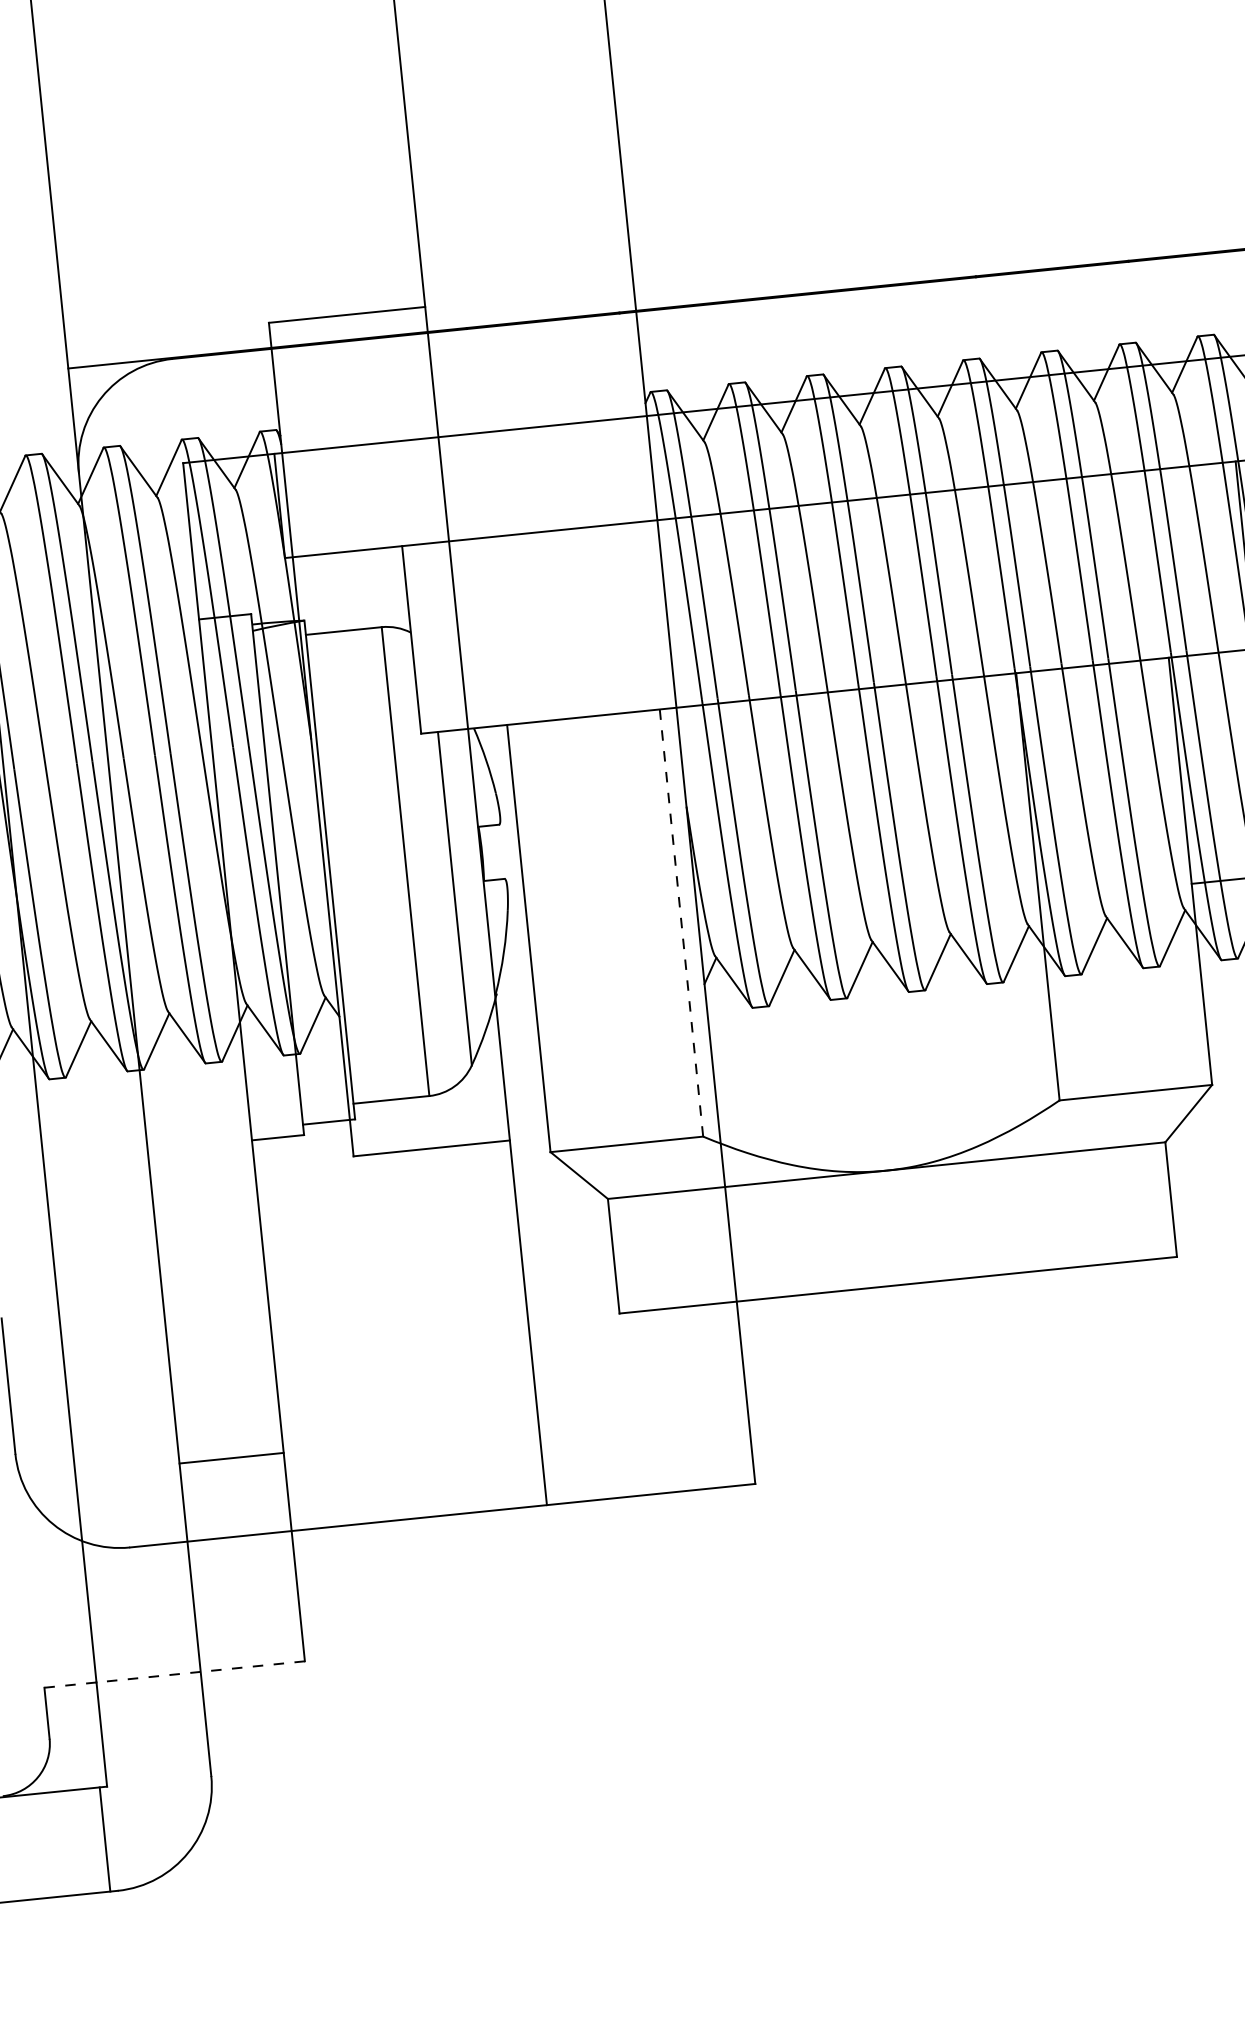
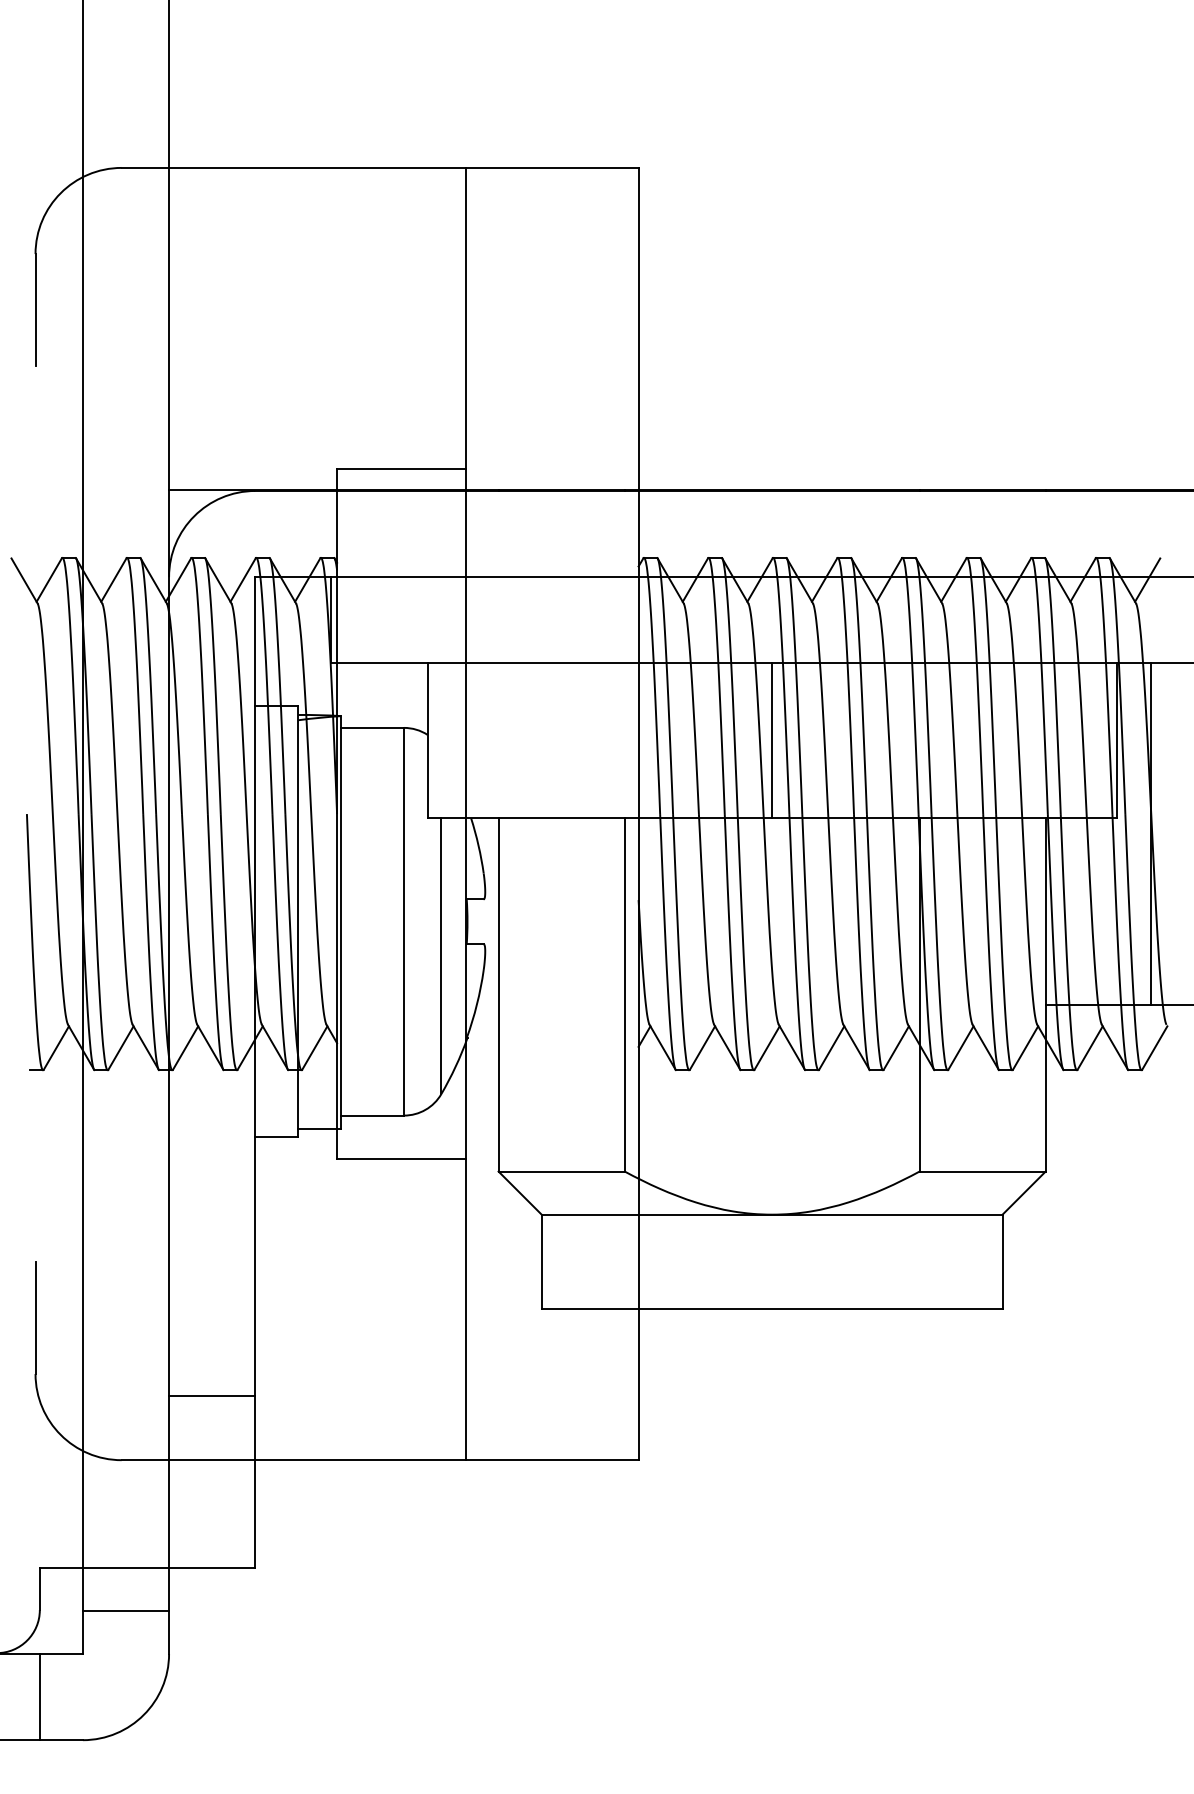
line: (828, 597) -> (772, 740), added
line: (681, 922) -> (624, 994), dashed -> solid
line: (174, 1674) -> (147, 1567), dashed -> solid
line: (153, 1728) -> (125, 1610), added
line: (104, 1840) -> (39, 1697), moved

